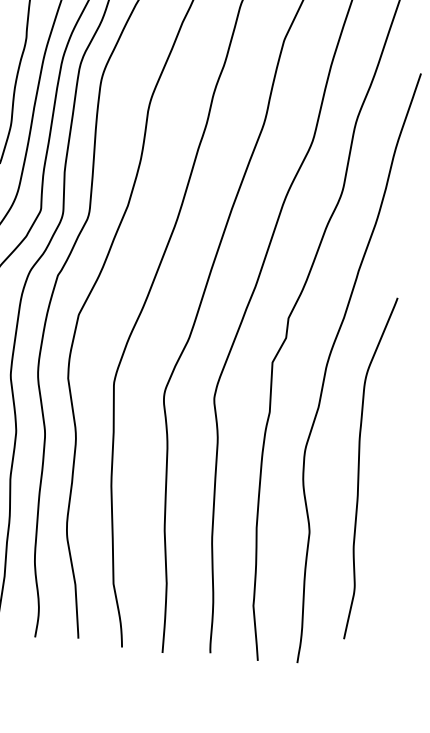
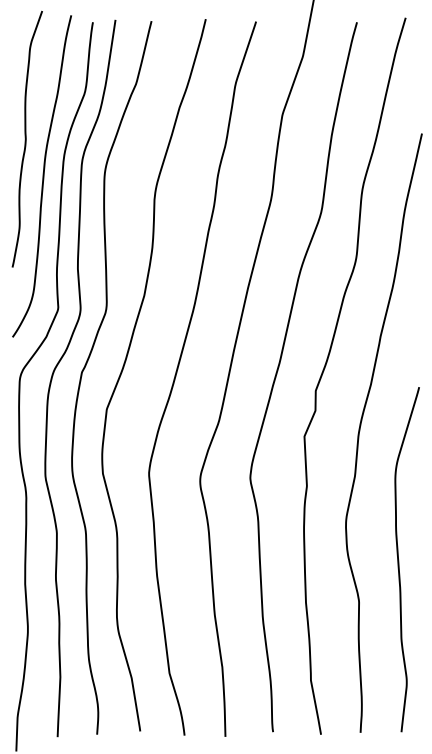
curve: (359, 468) -> (399, 560), moved

